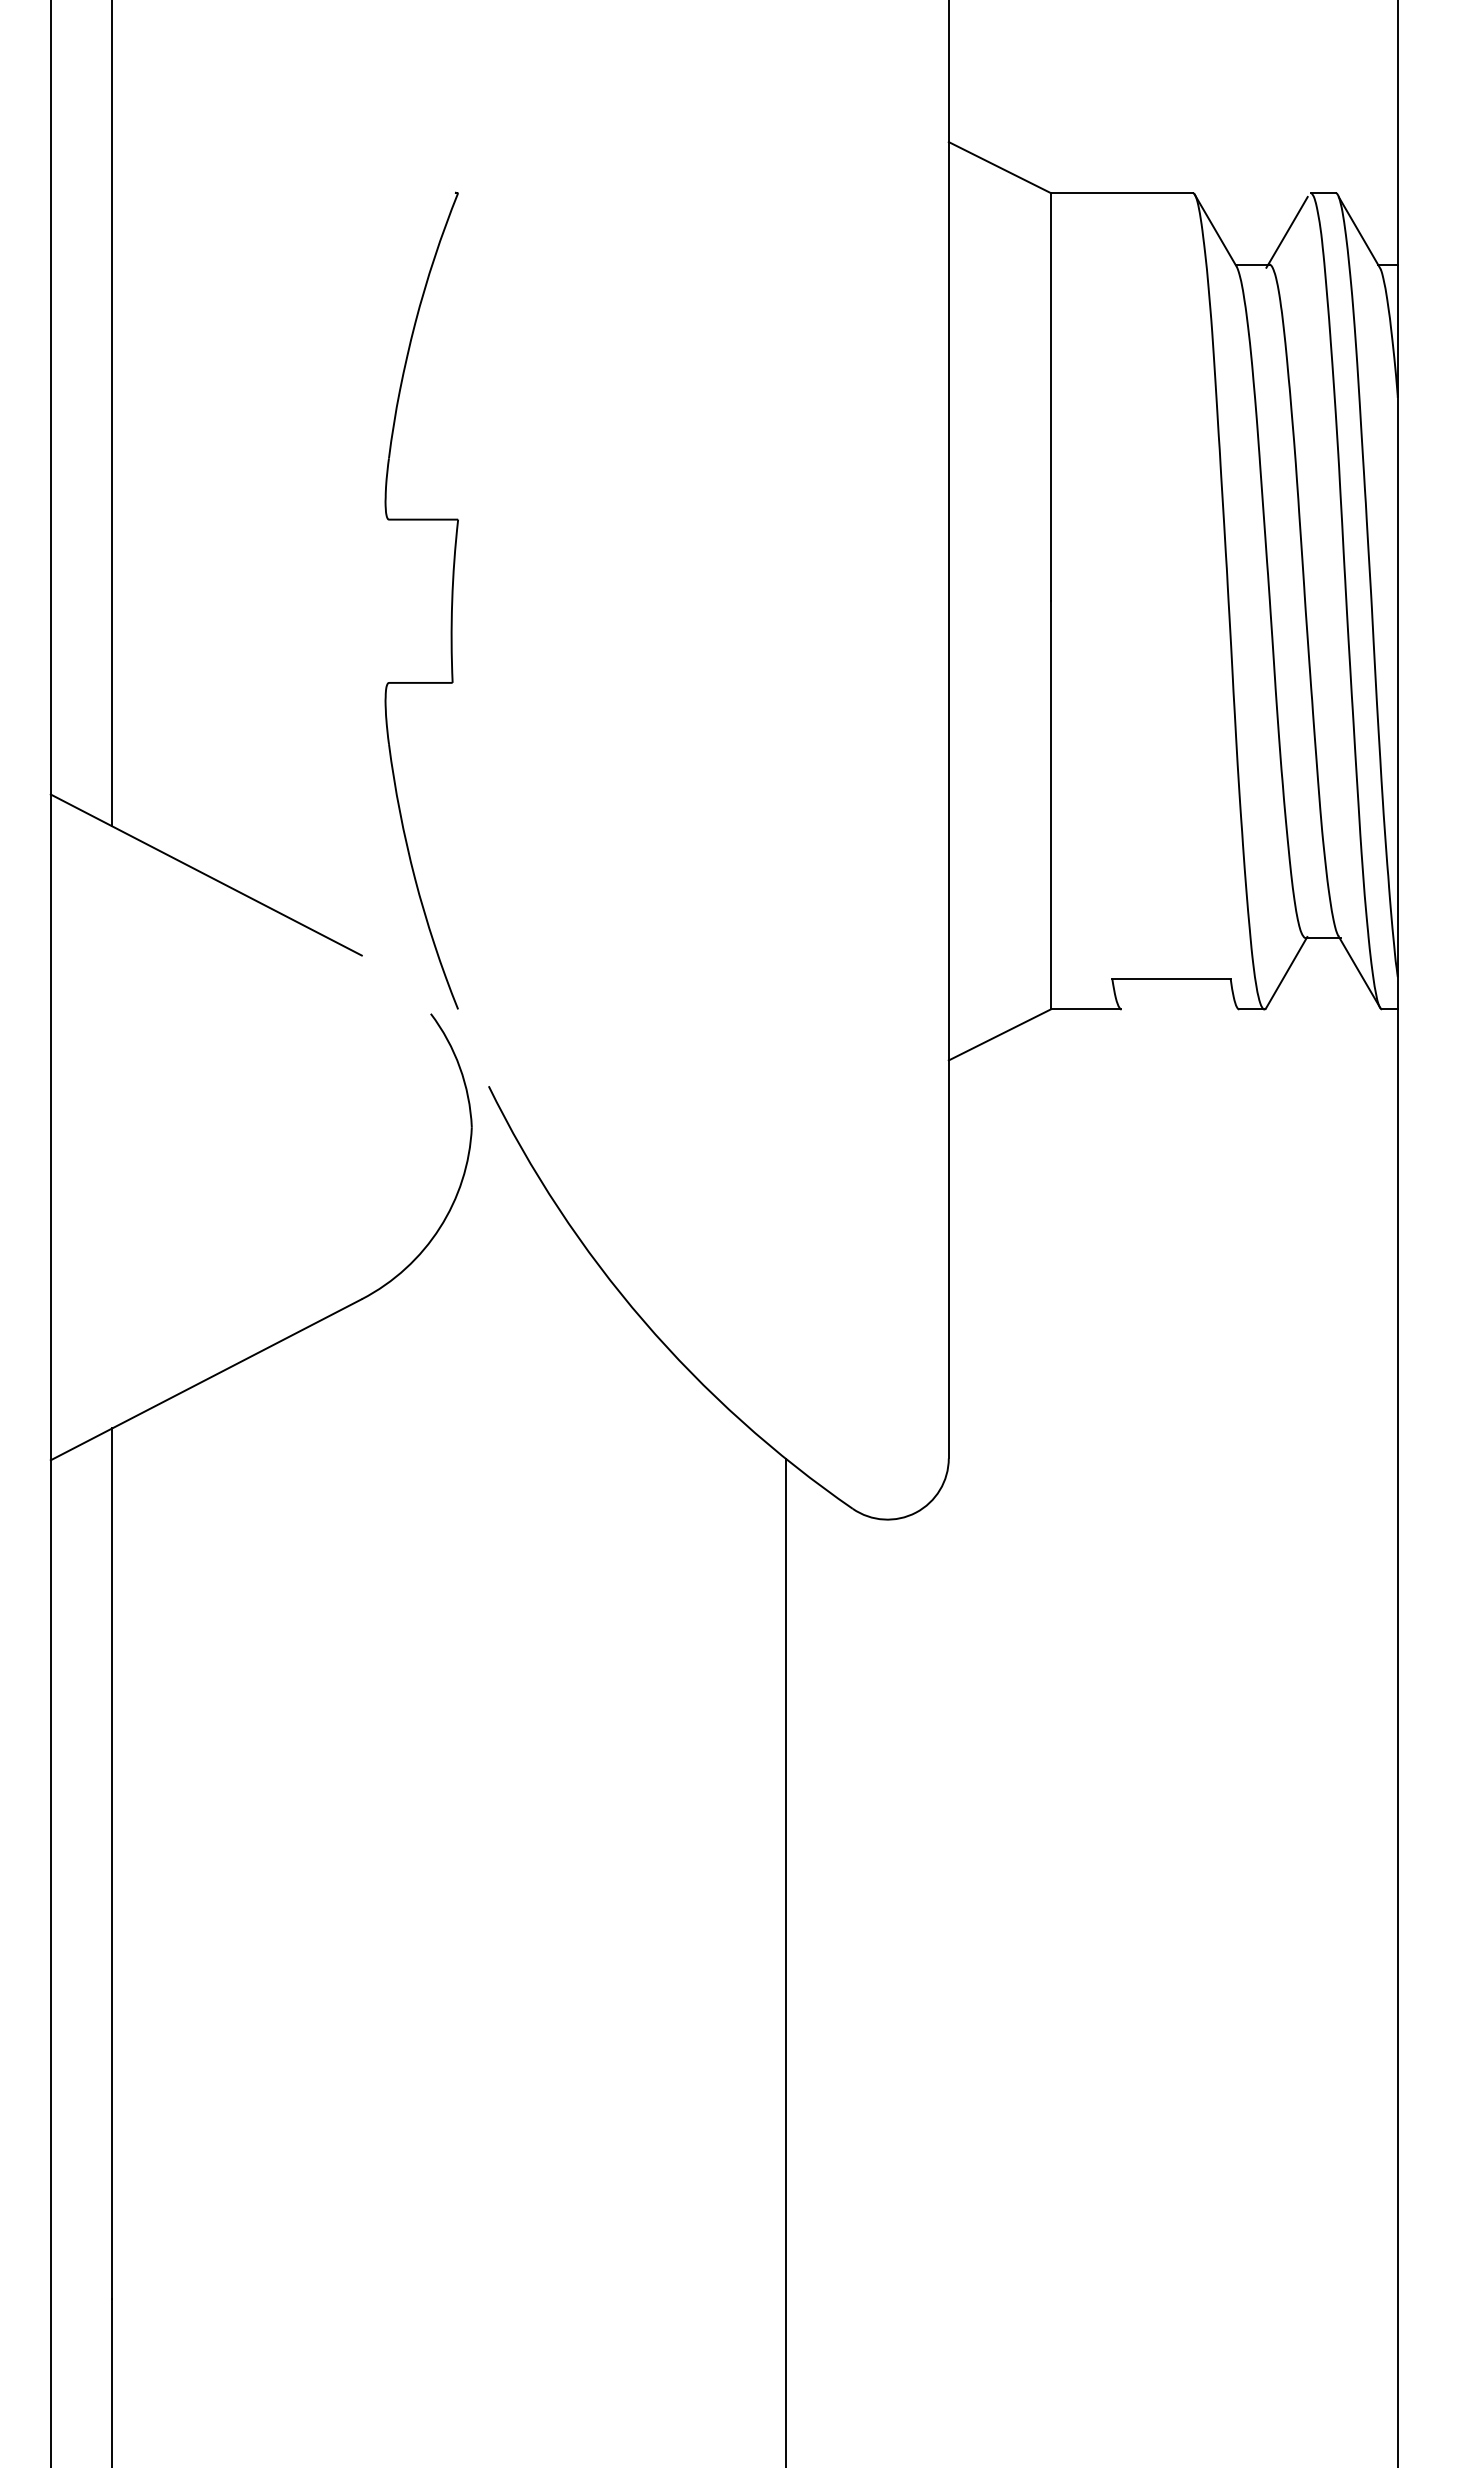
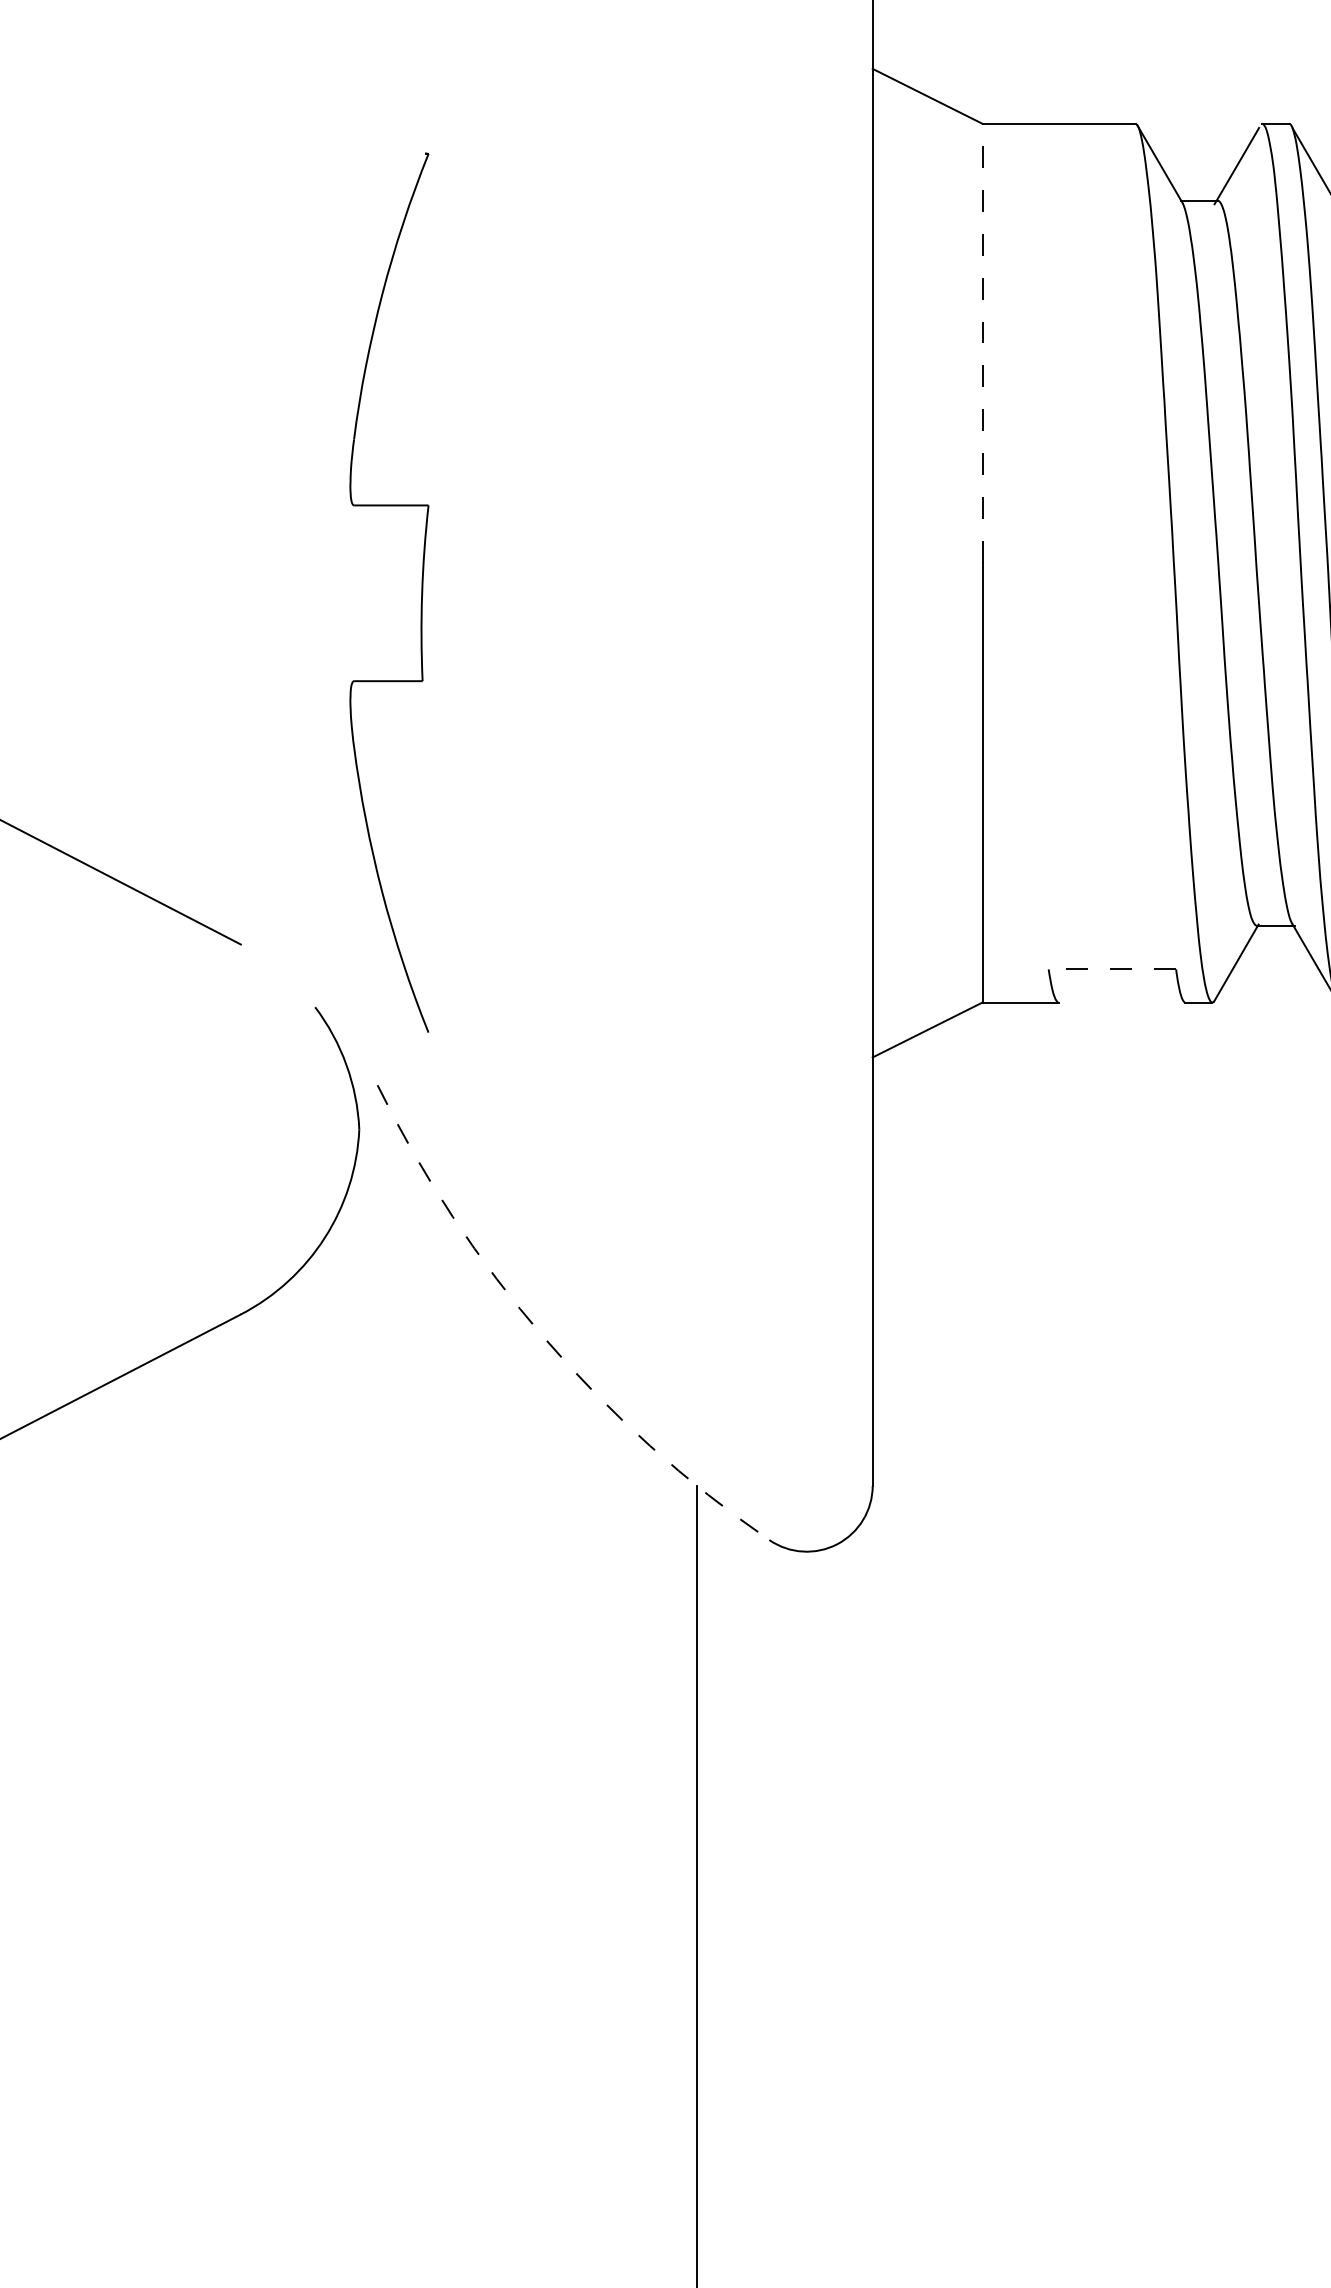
line: (1050, 396) -> (982, 342), solid -> dashed
part: (451, 600) -> (421, 592), moved
line: (1170, 978) -> (1111, 969), solid -> dashed
arc: (643, 1320) -> (544, 1337), solid -> dashed

